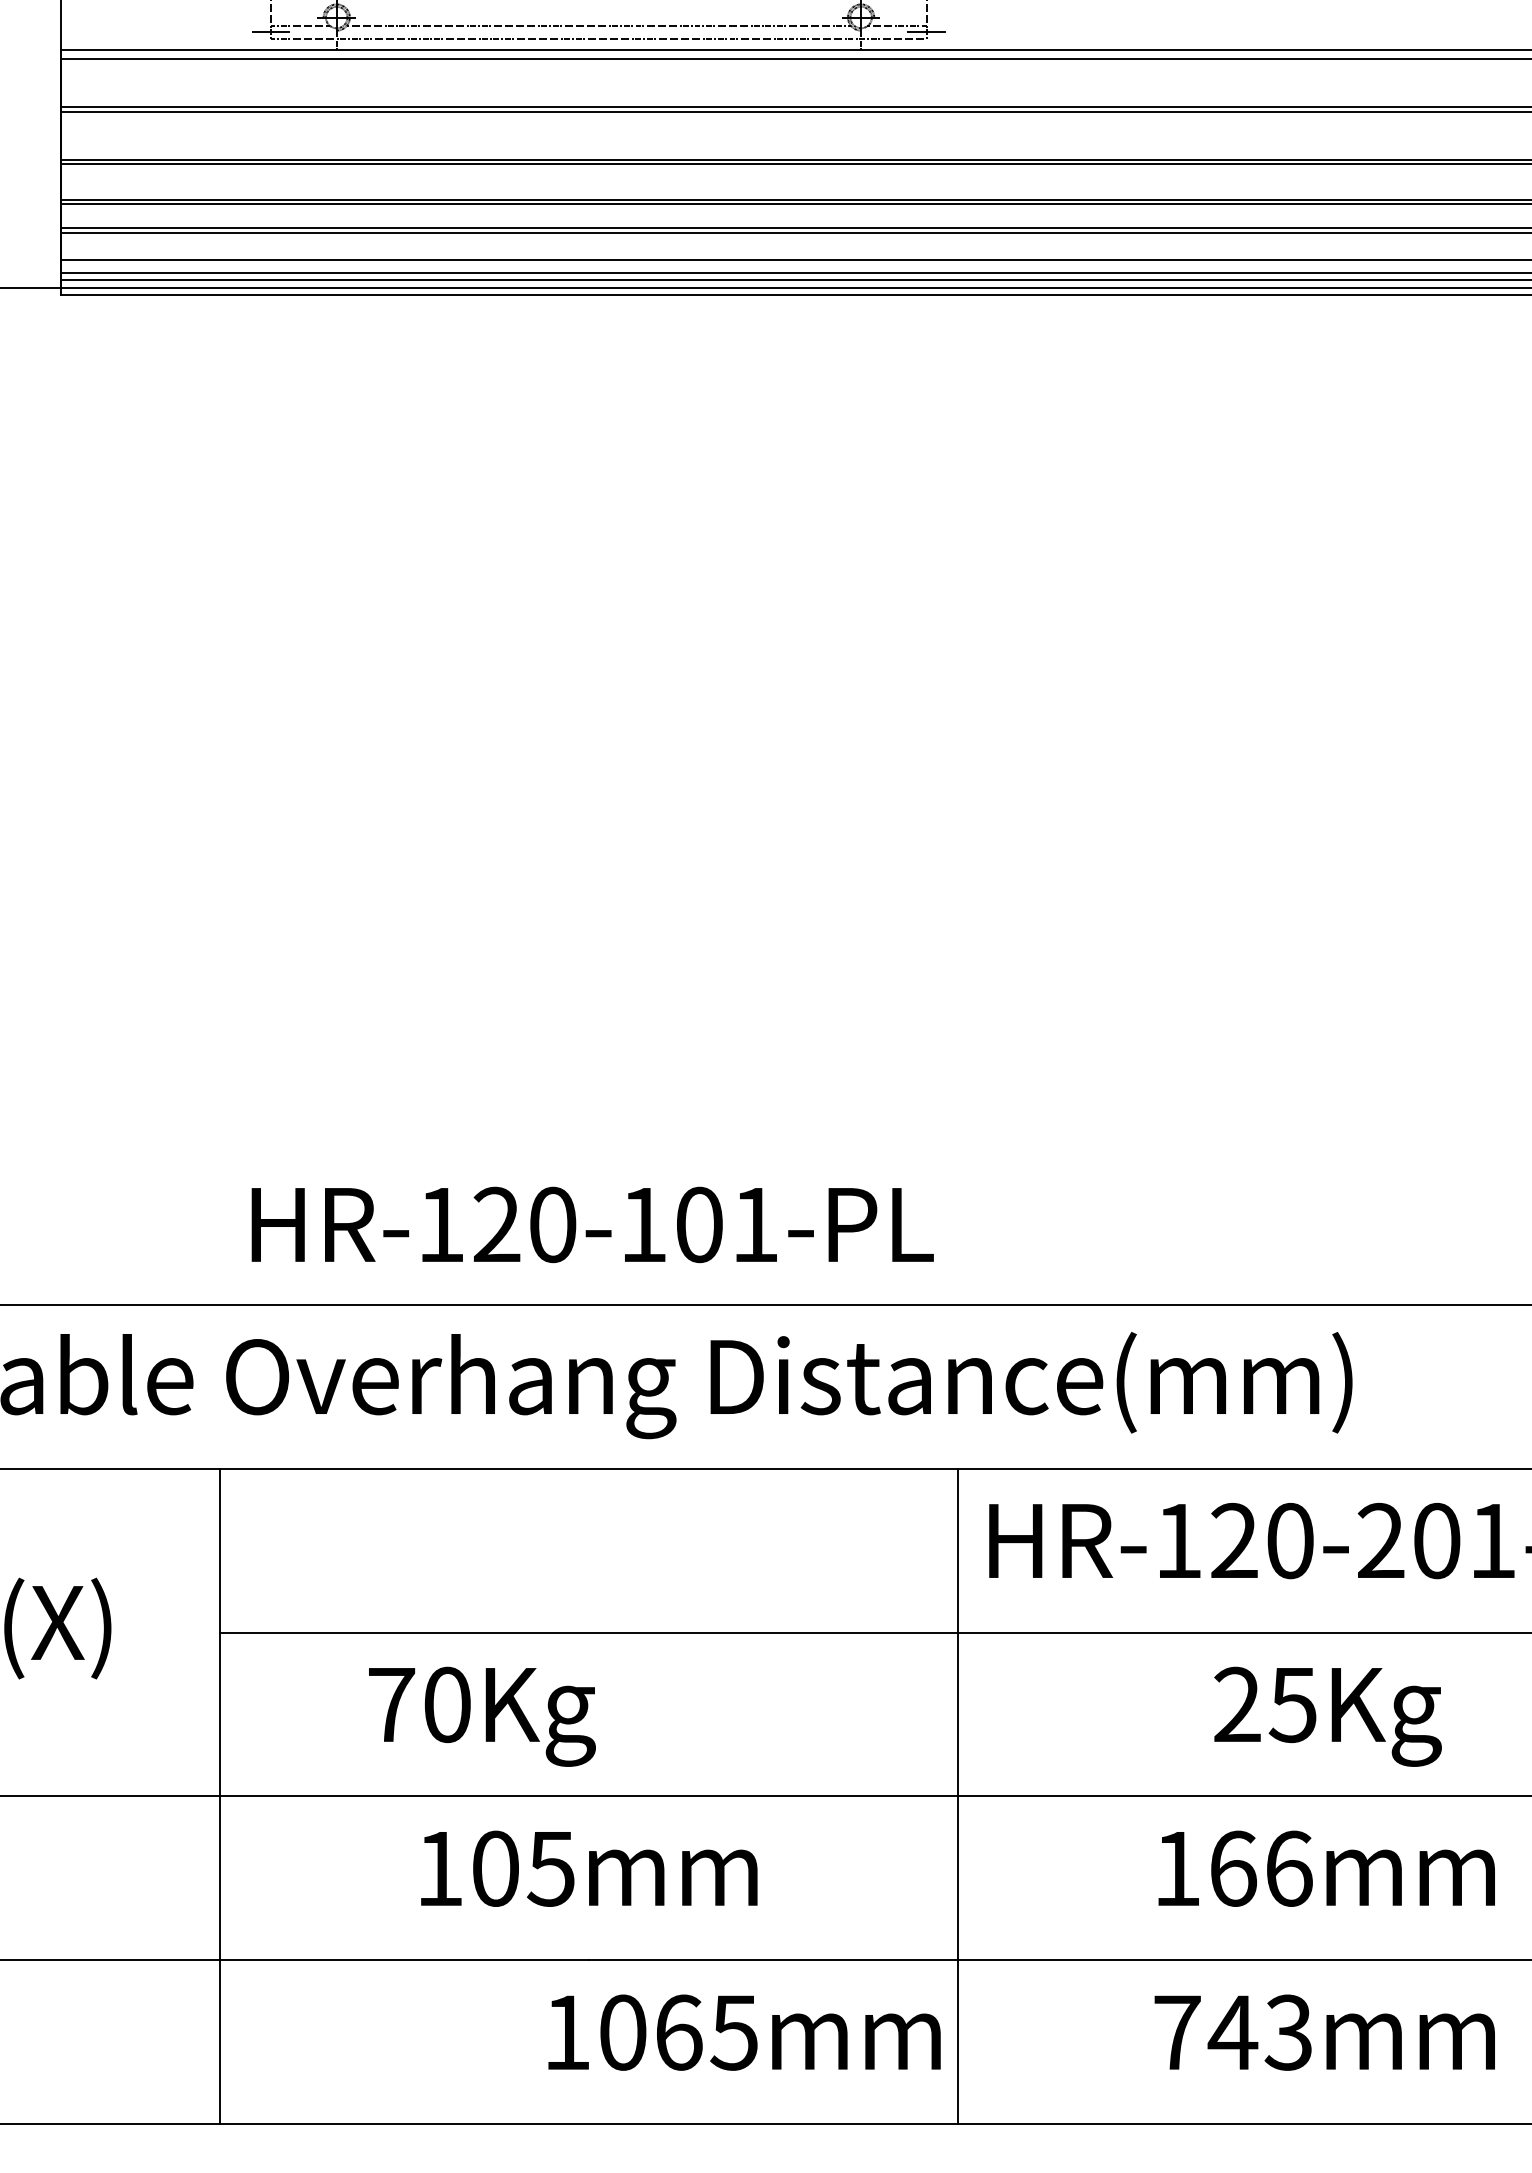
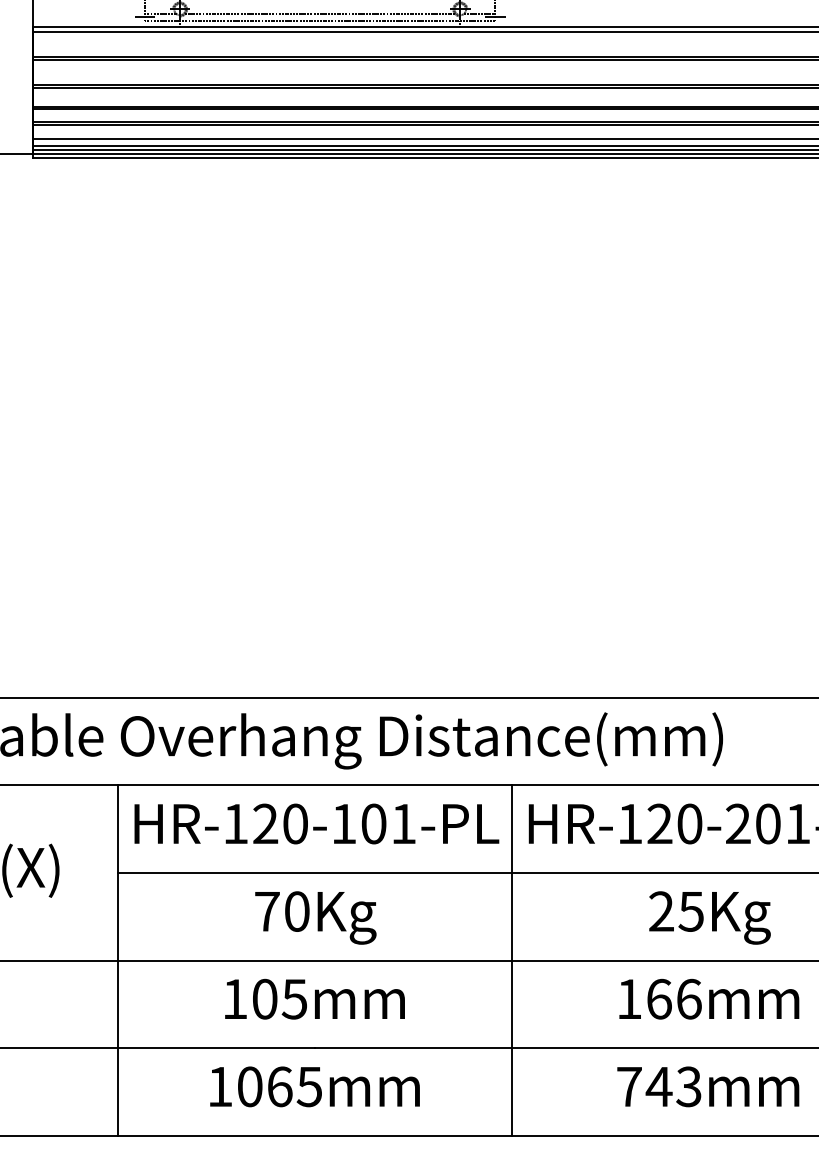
text: (592, 1223) -> (316, 823), moved
text: (481, 1715) -> (315, 917), moved
text: (743, 2031) -> (314, 1086), moved

